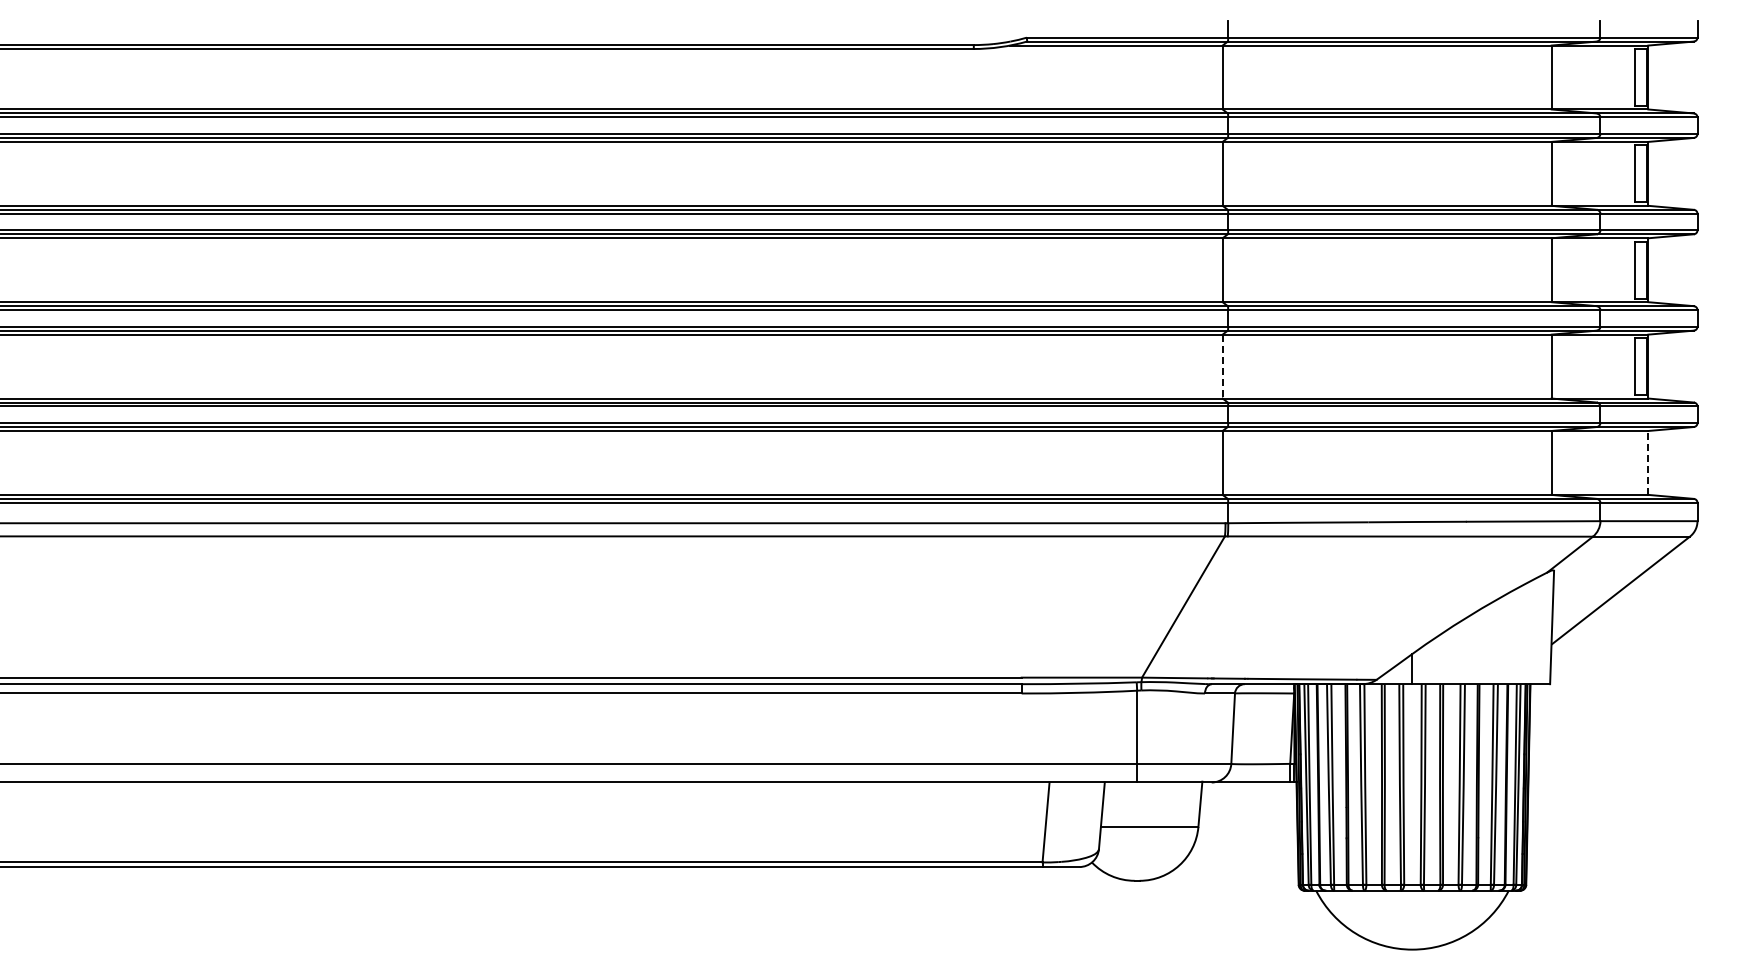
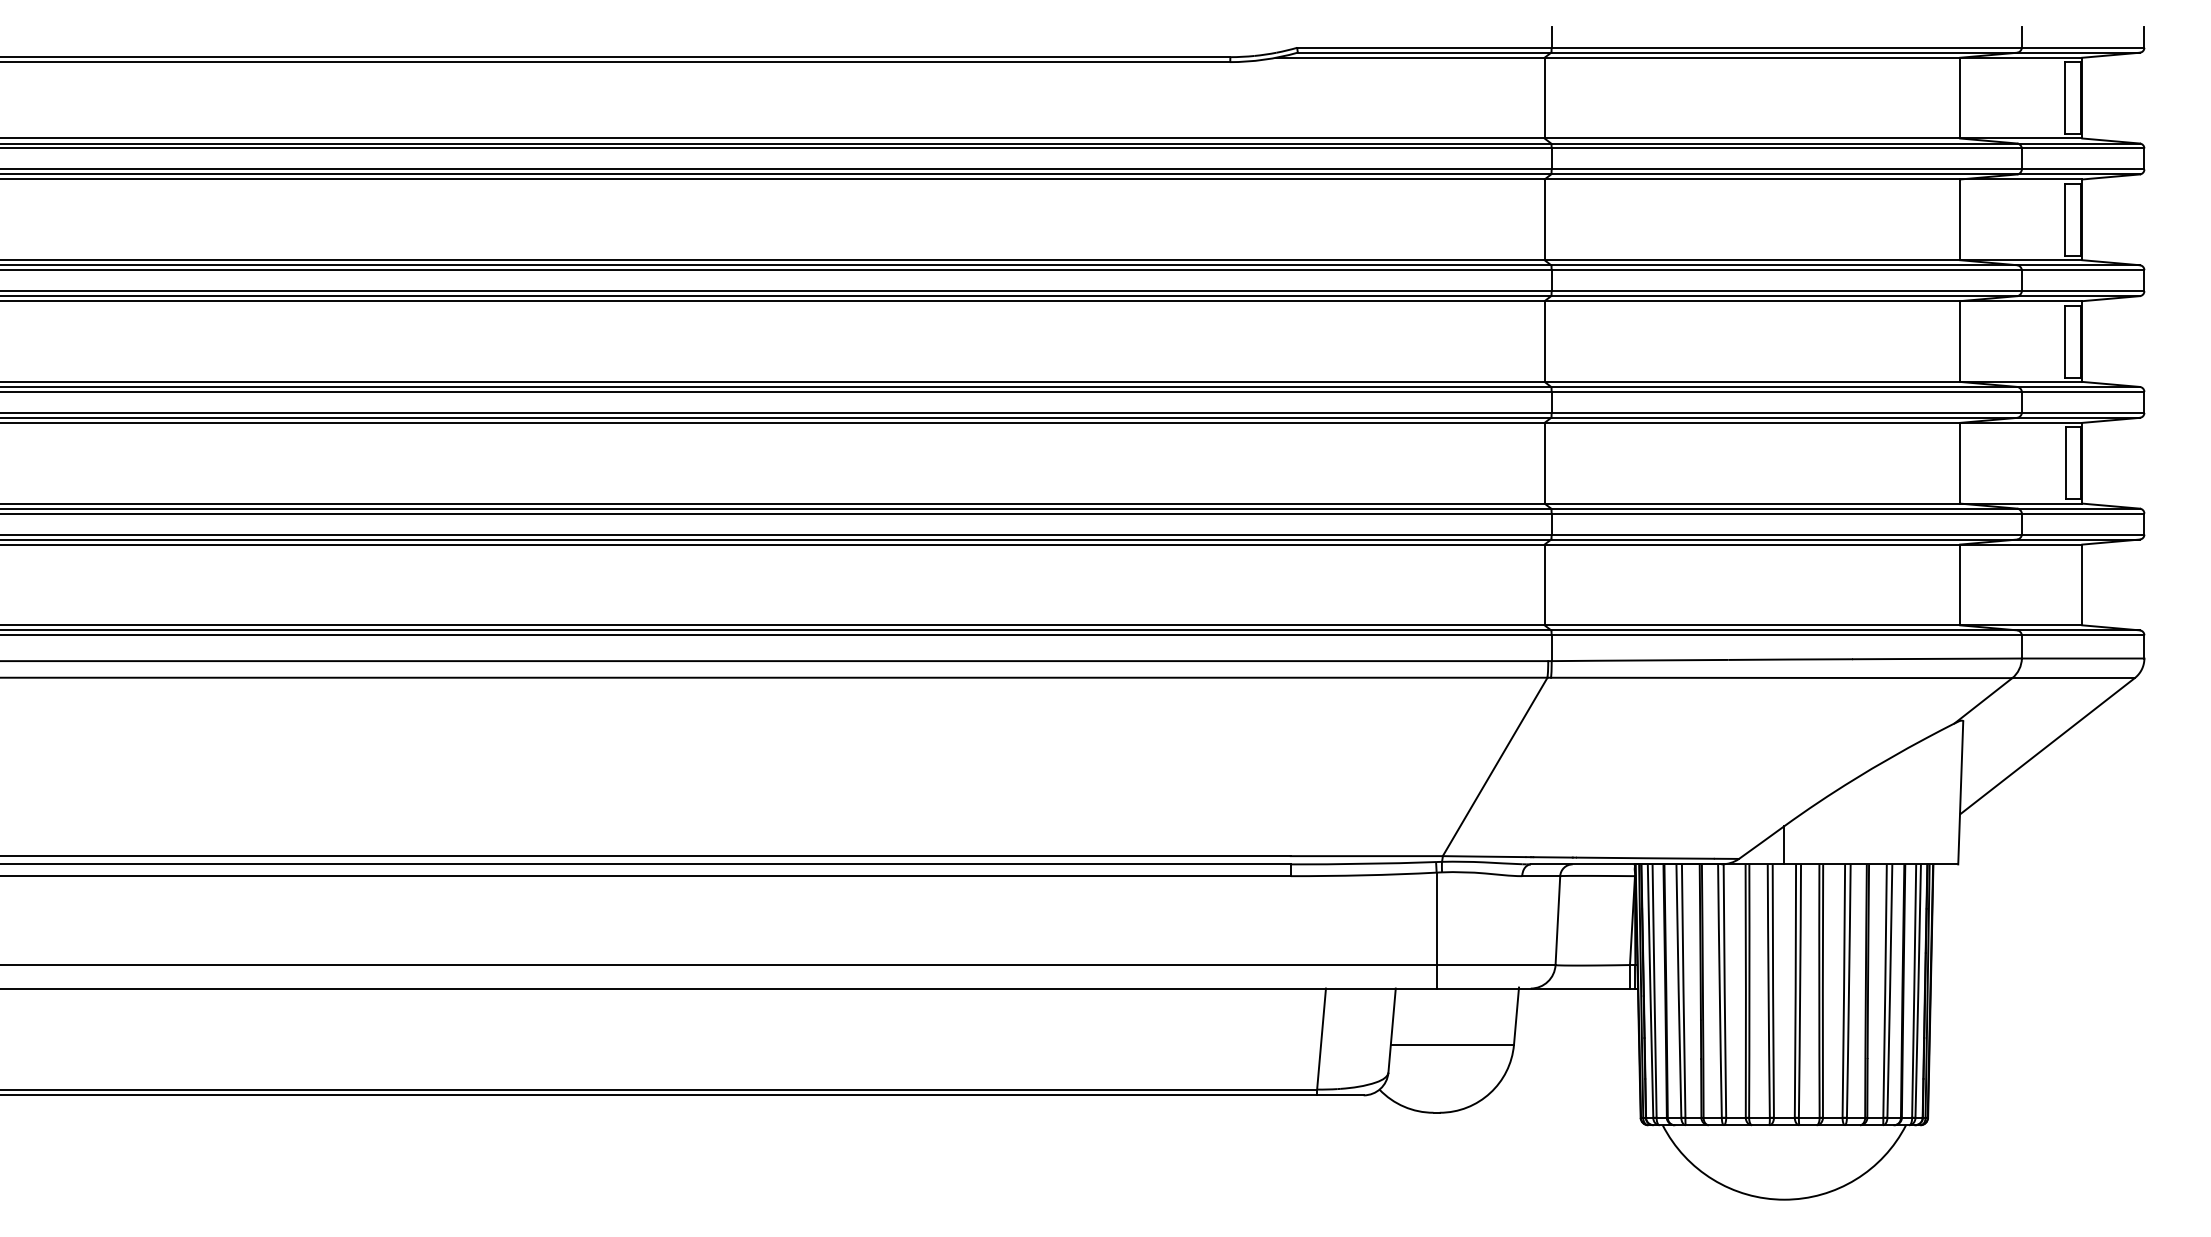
line: (1222, 366) -> (1544, 463), dashed -> solid
line: (1648, 462) -> (2082, 584), dashed -> solid

